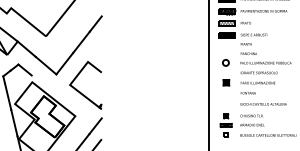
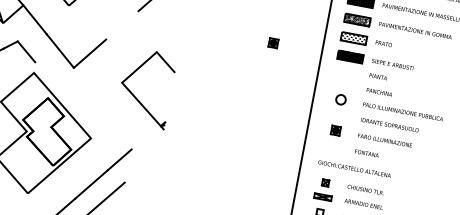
part: (177, 35) -> (273, 42), added
line: (81, 42) -> (122, 25), removed
part: (80, 91) -> (136, 95), moved
text: (263, 104) -> (354, 169), moved

